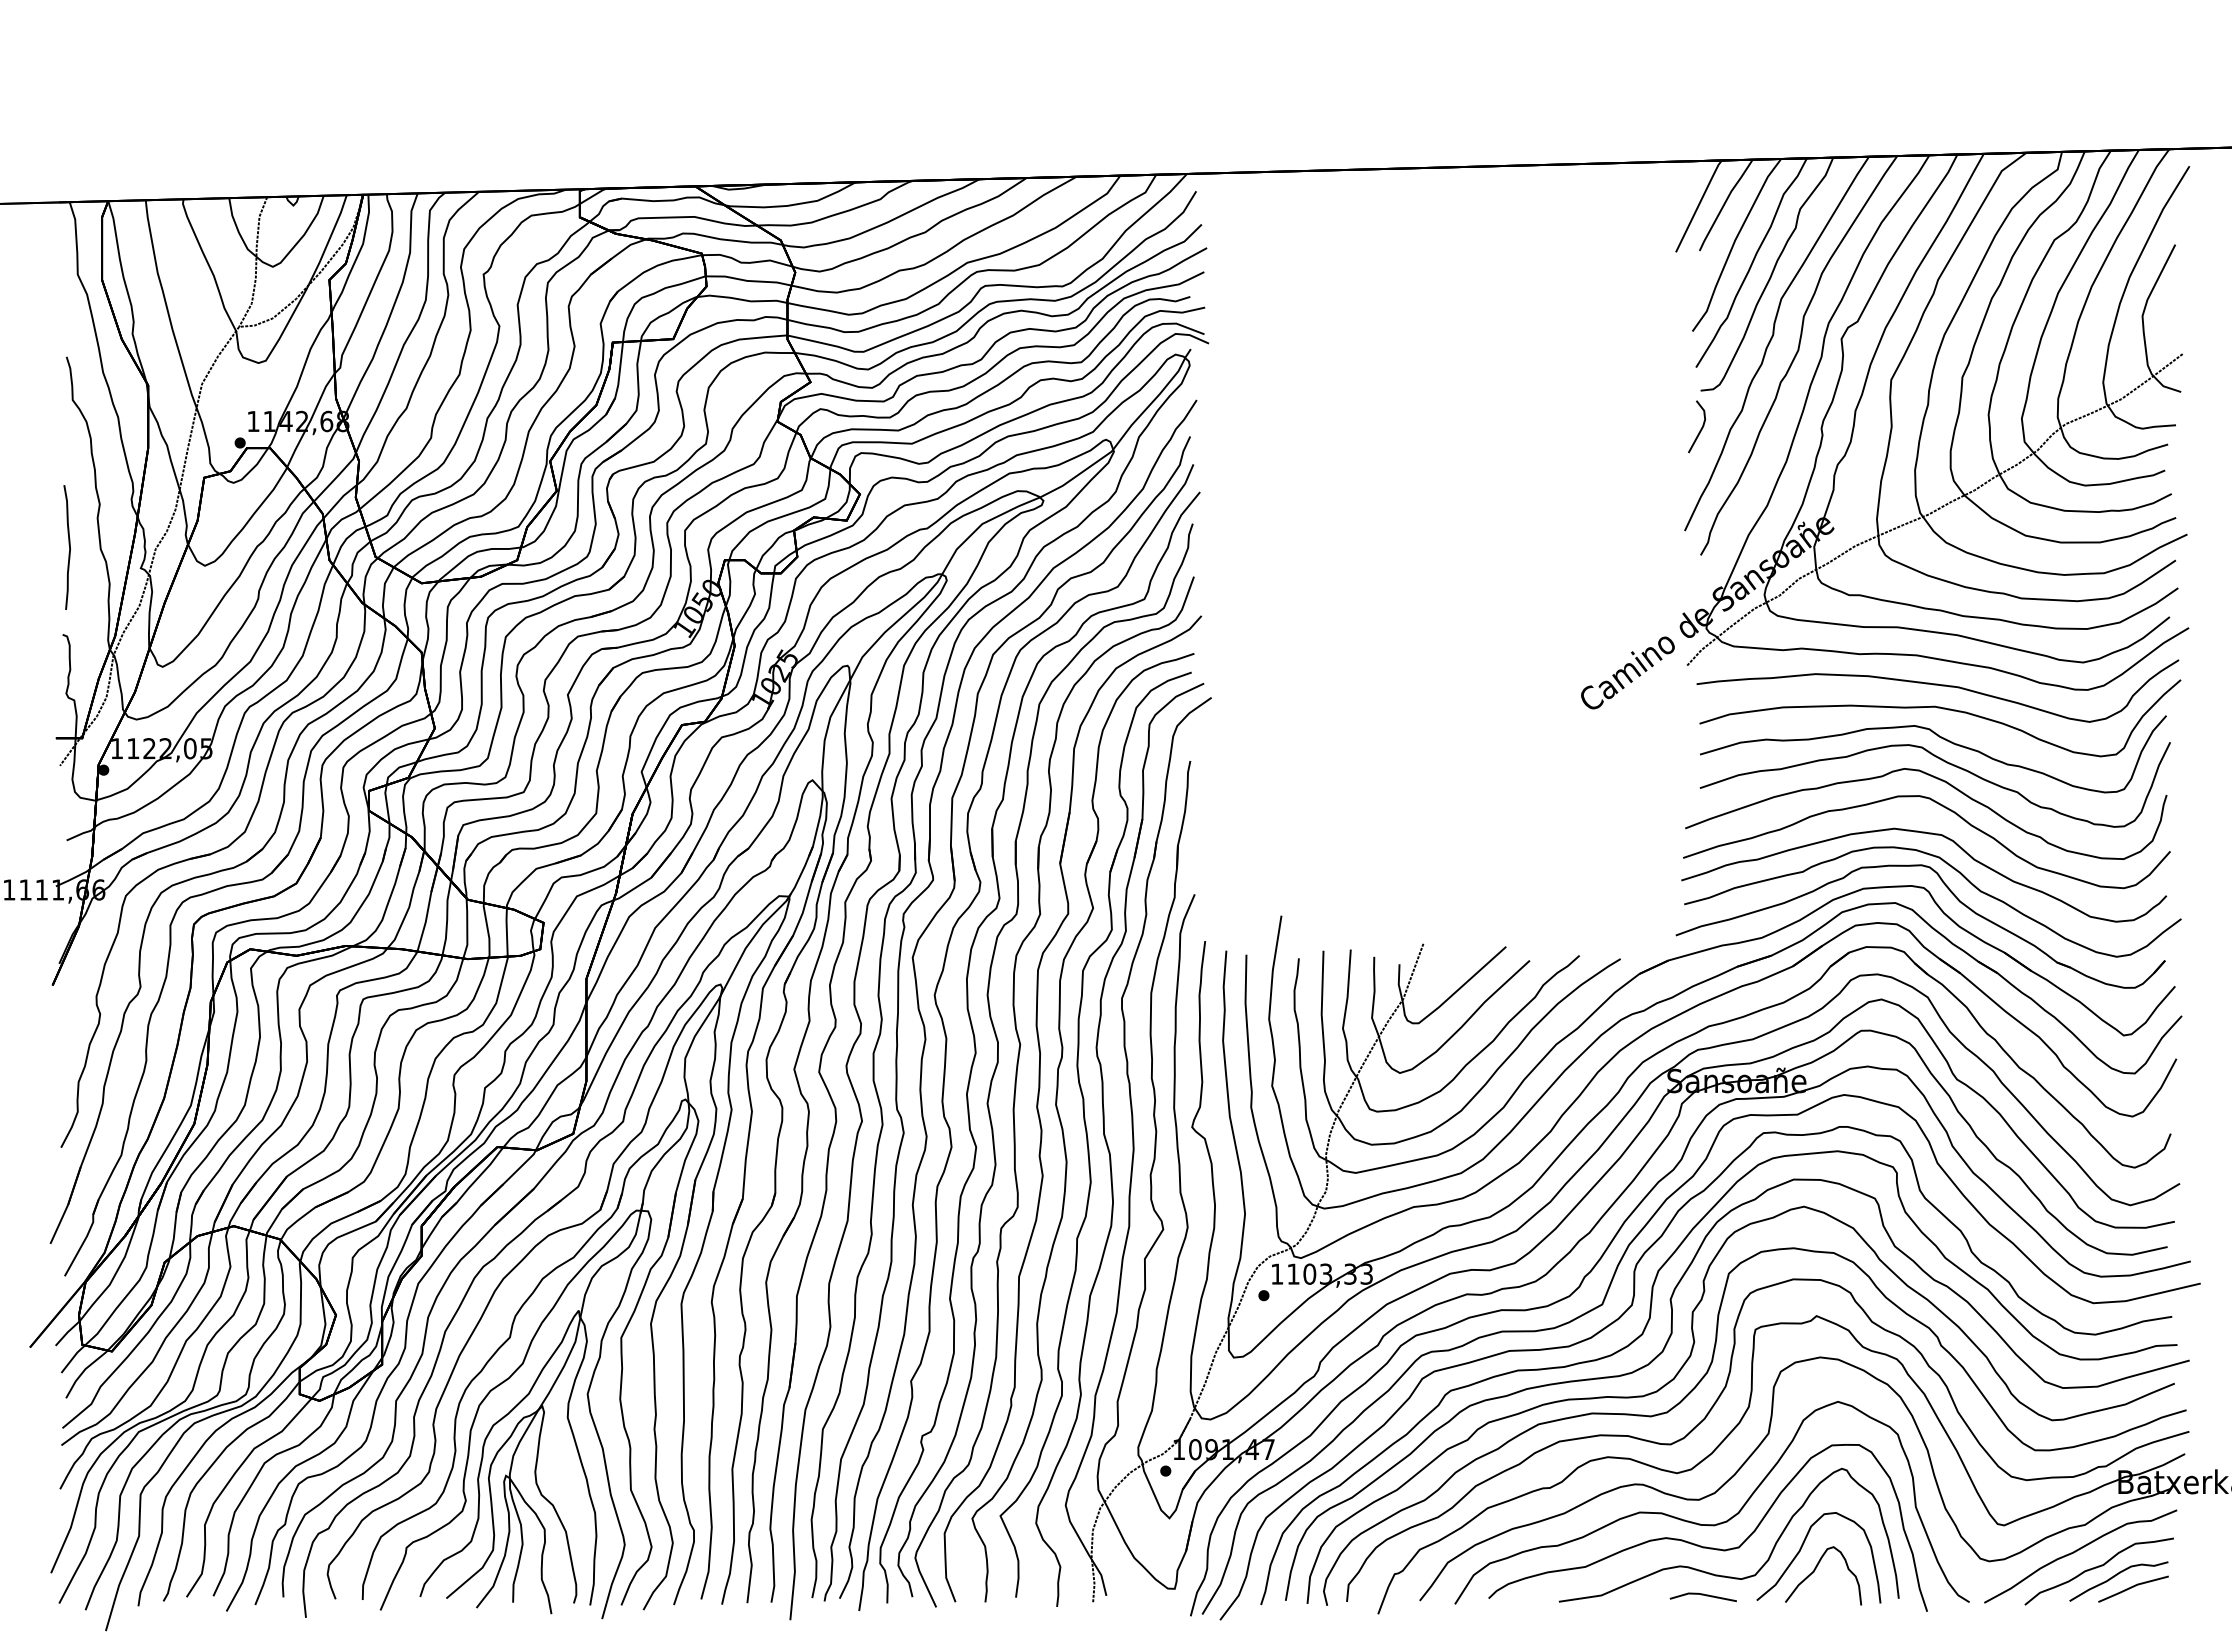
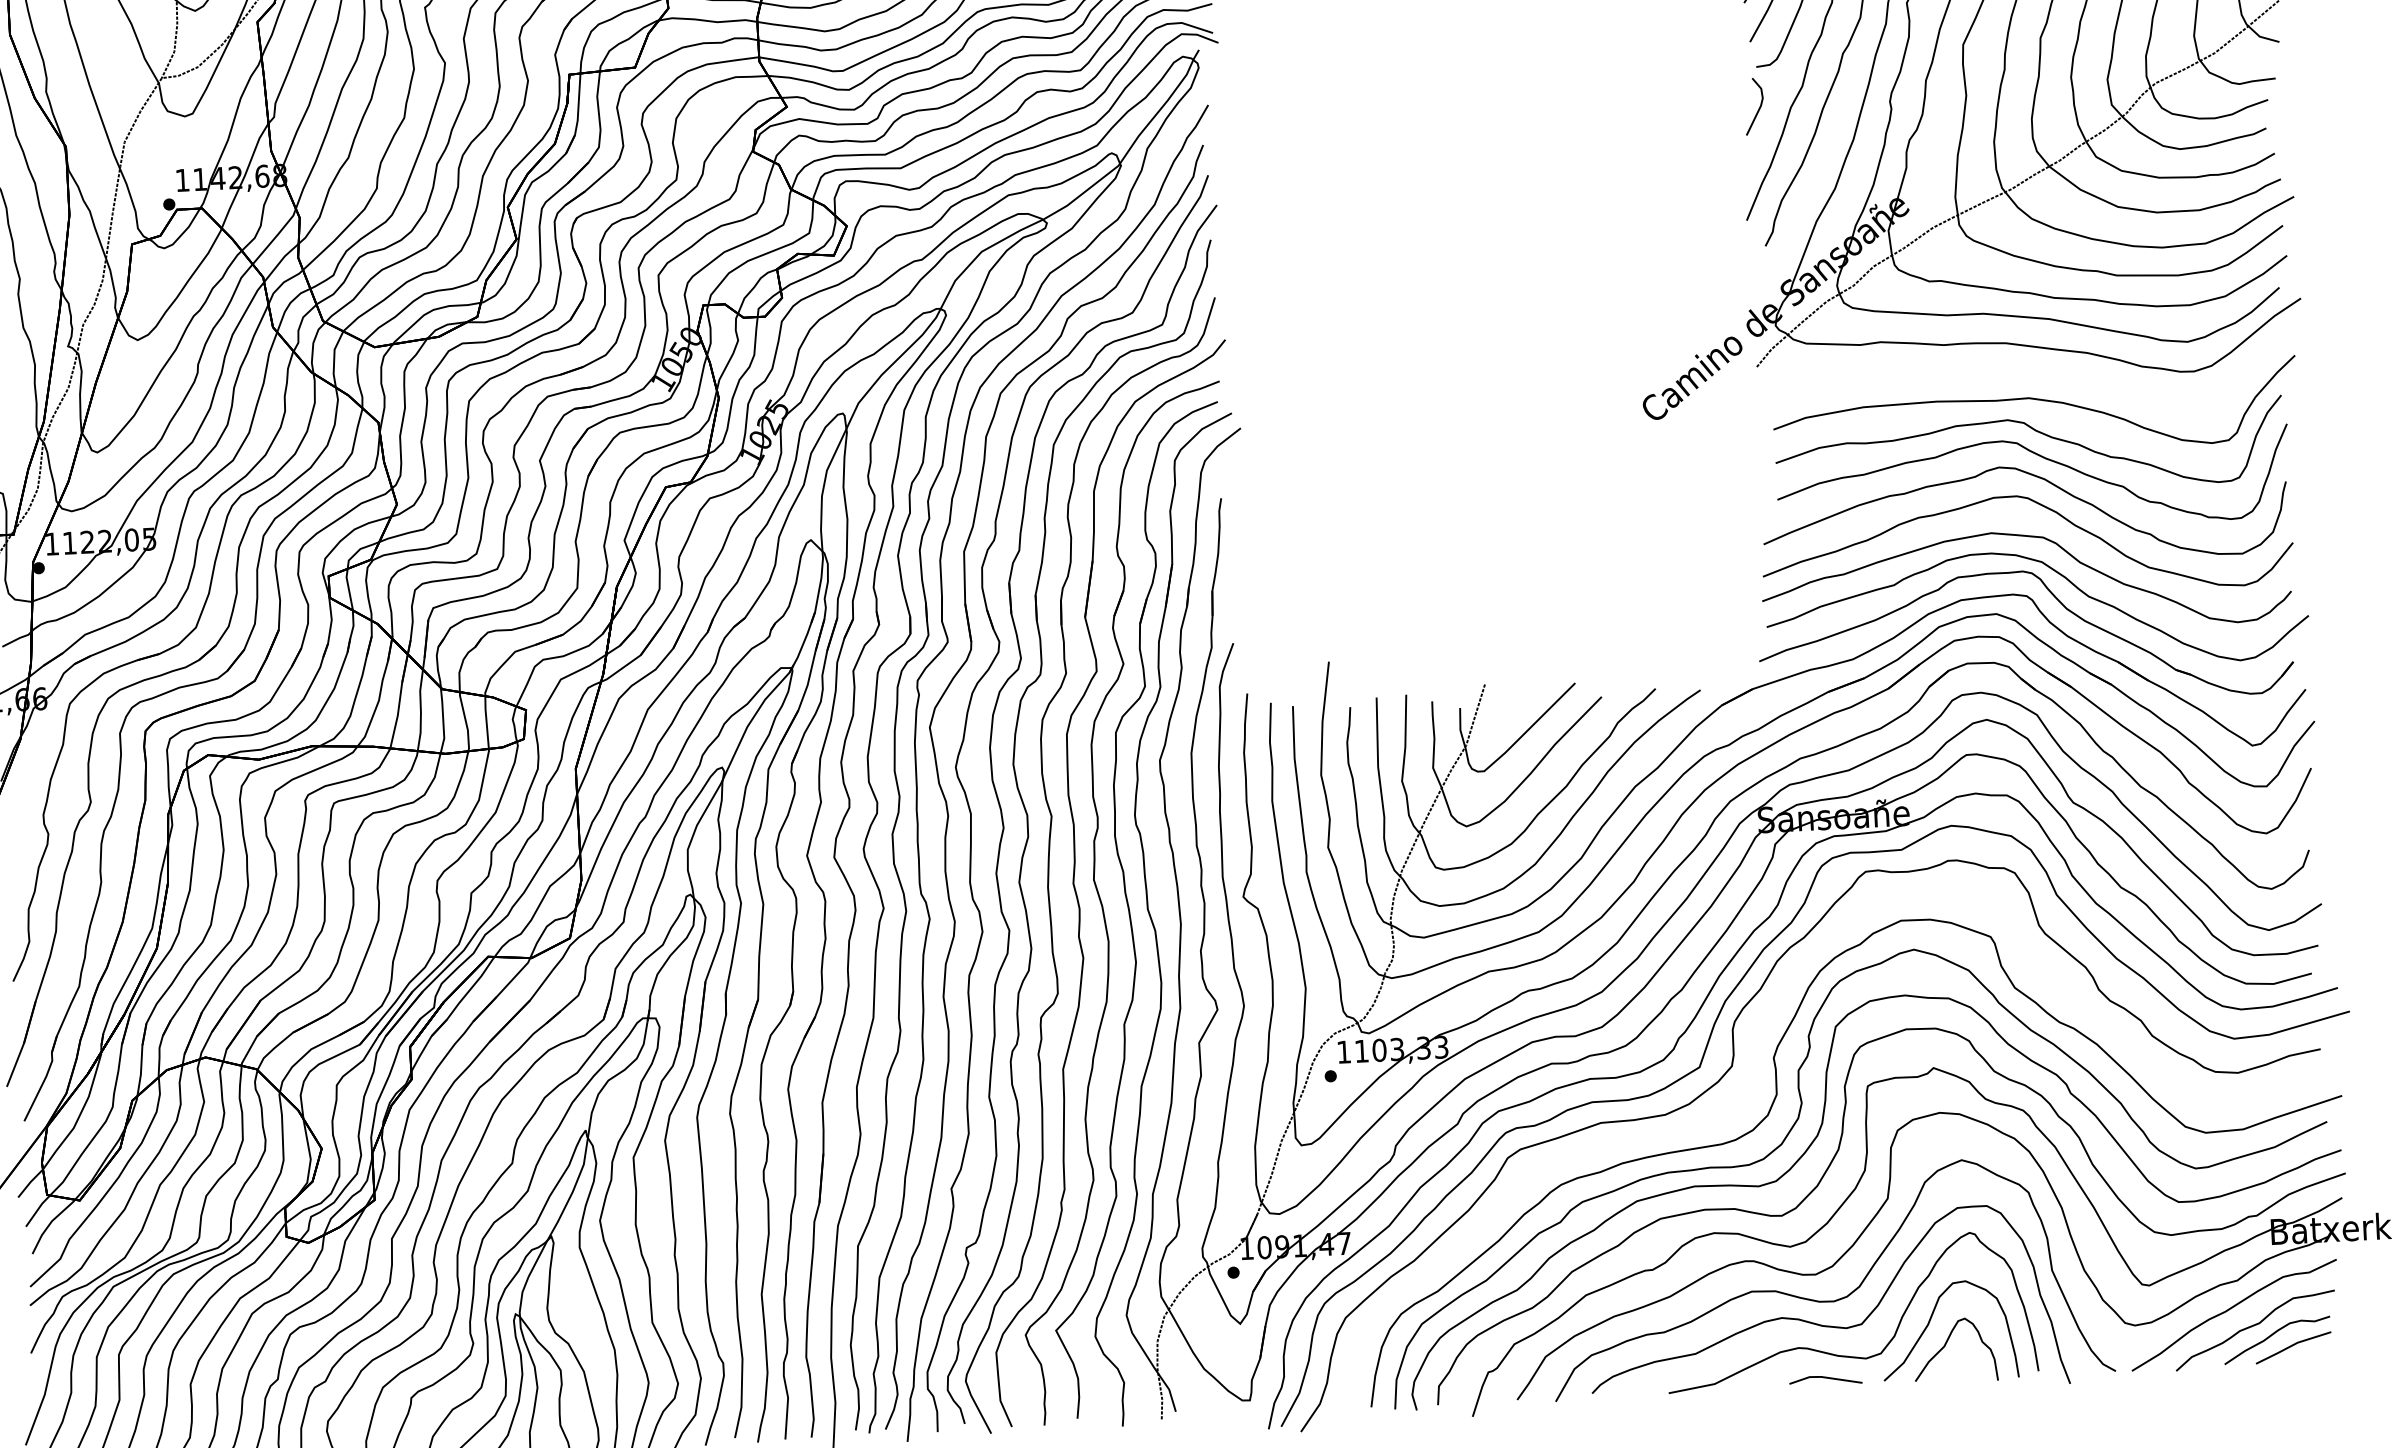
curve: (1937, 685) -> (2030, 374), removed
part: (1643, 1334) -> (1746, 1097), removed

